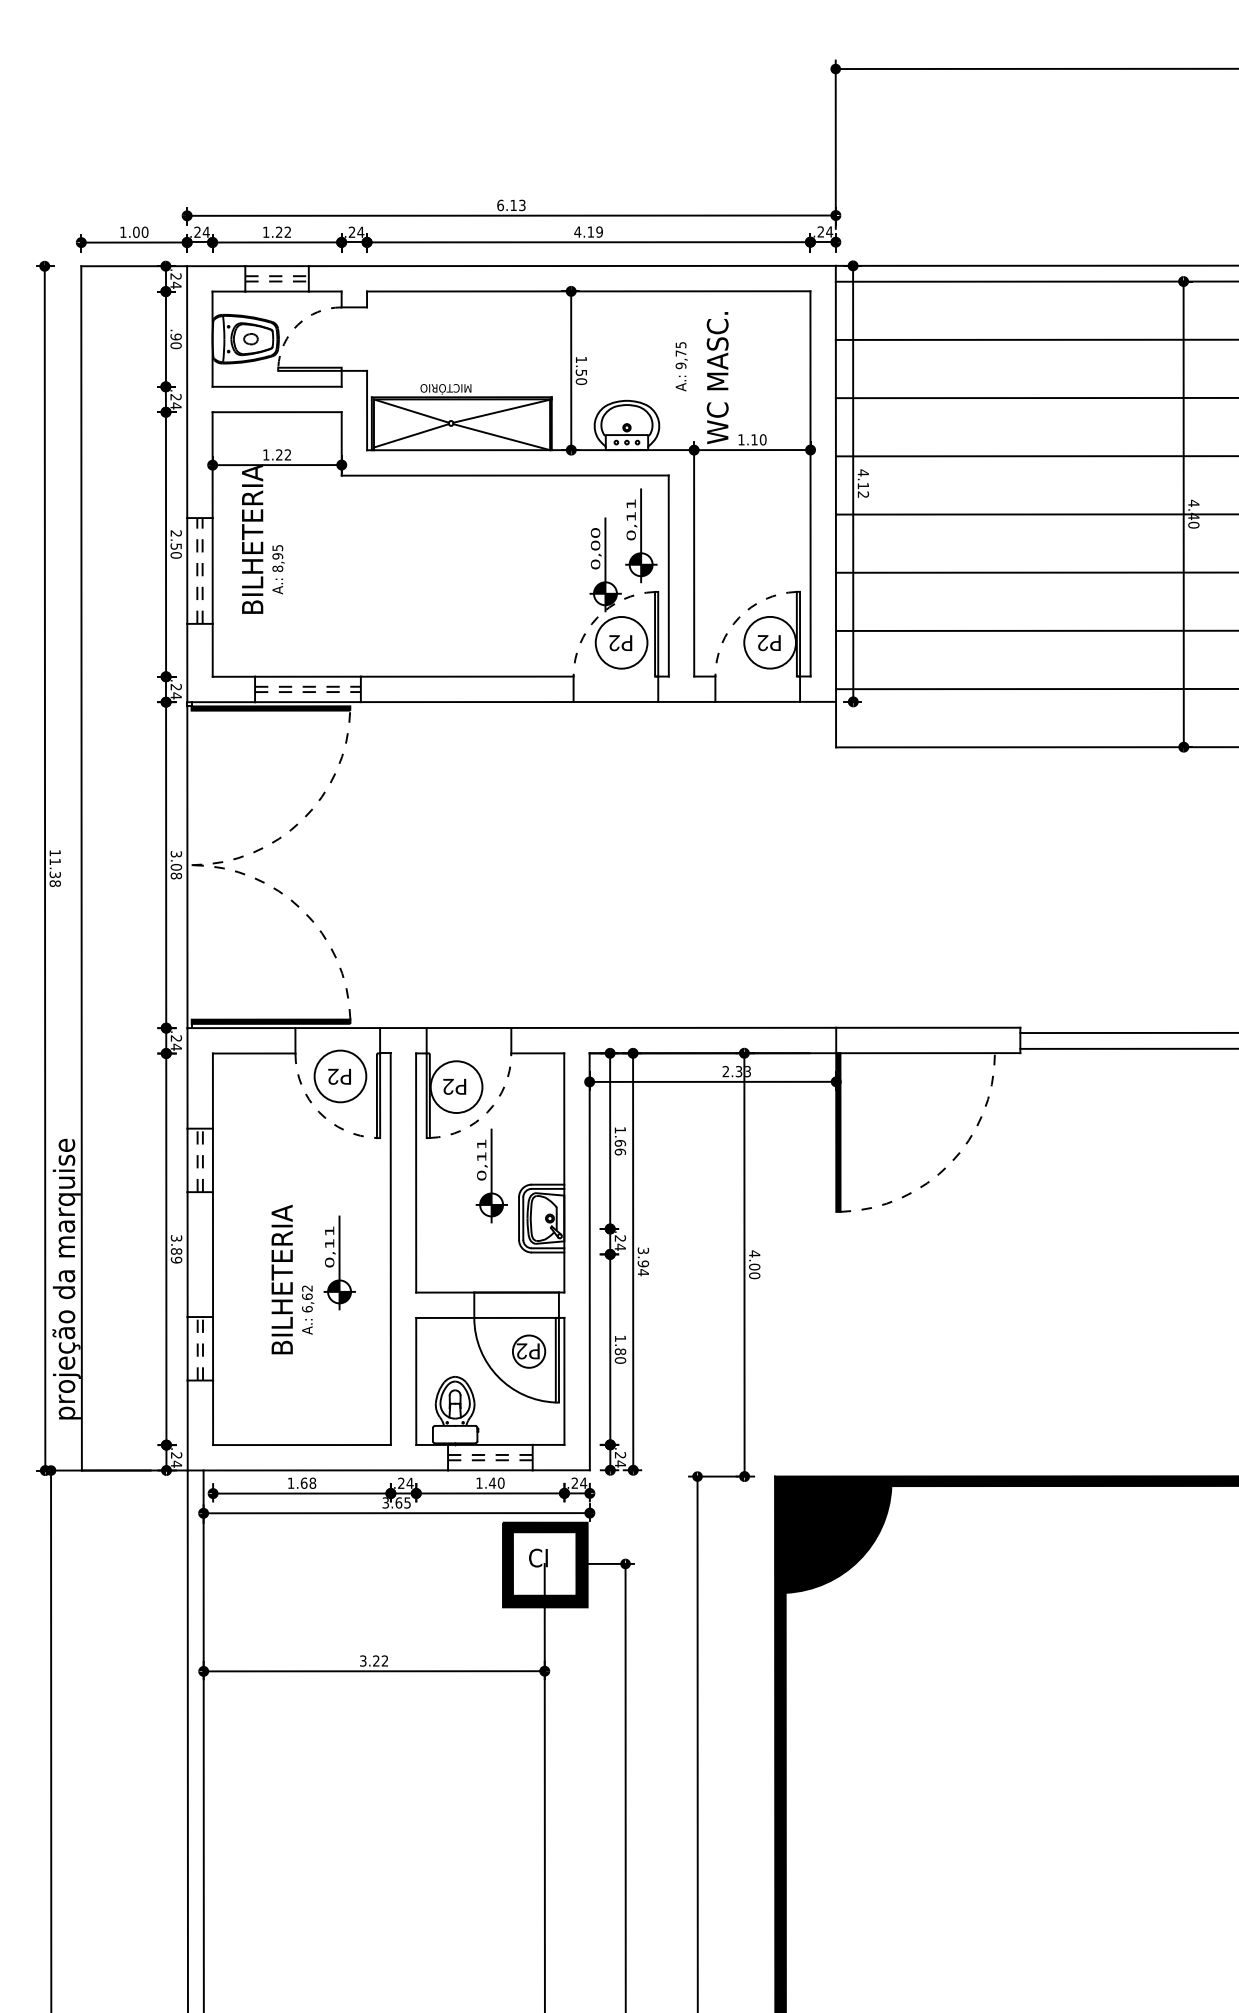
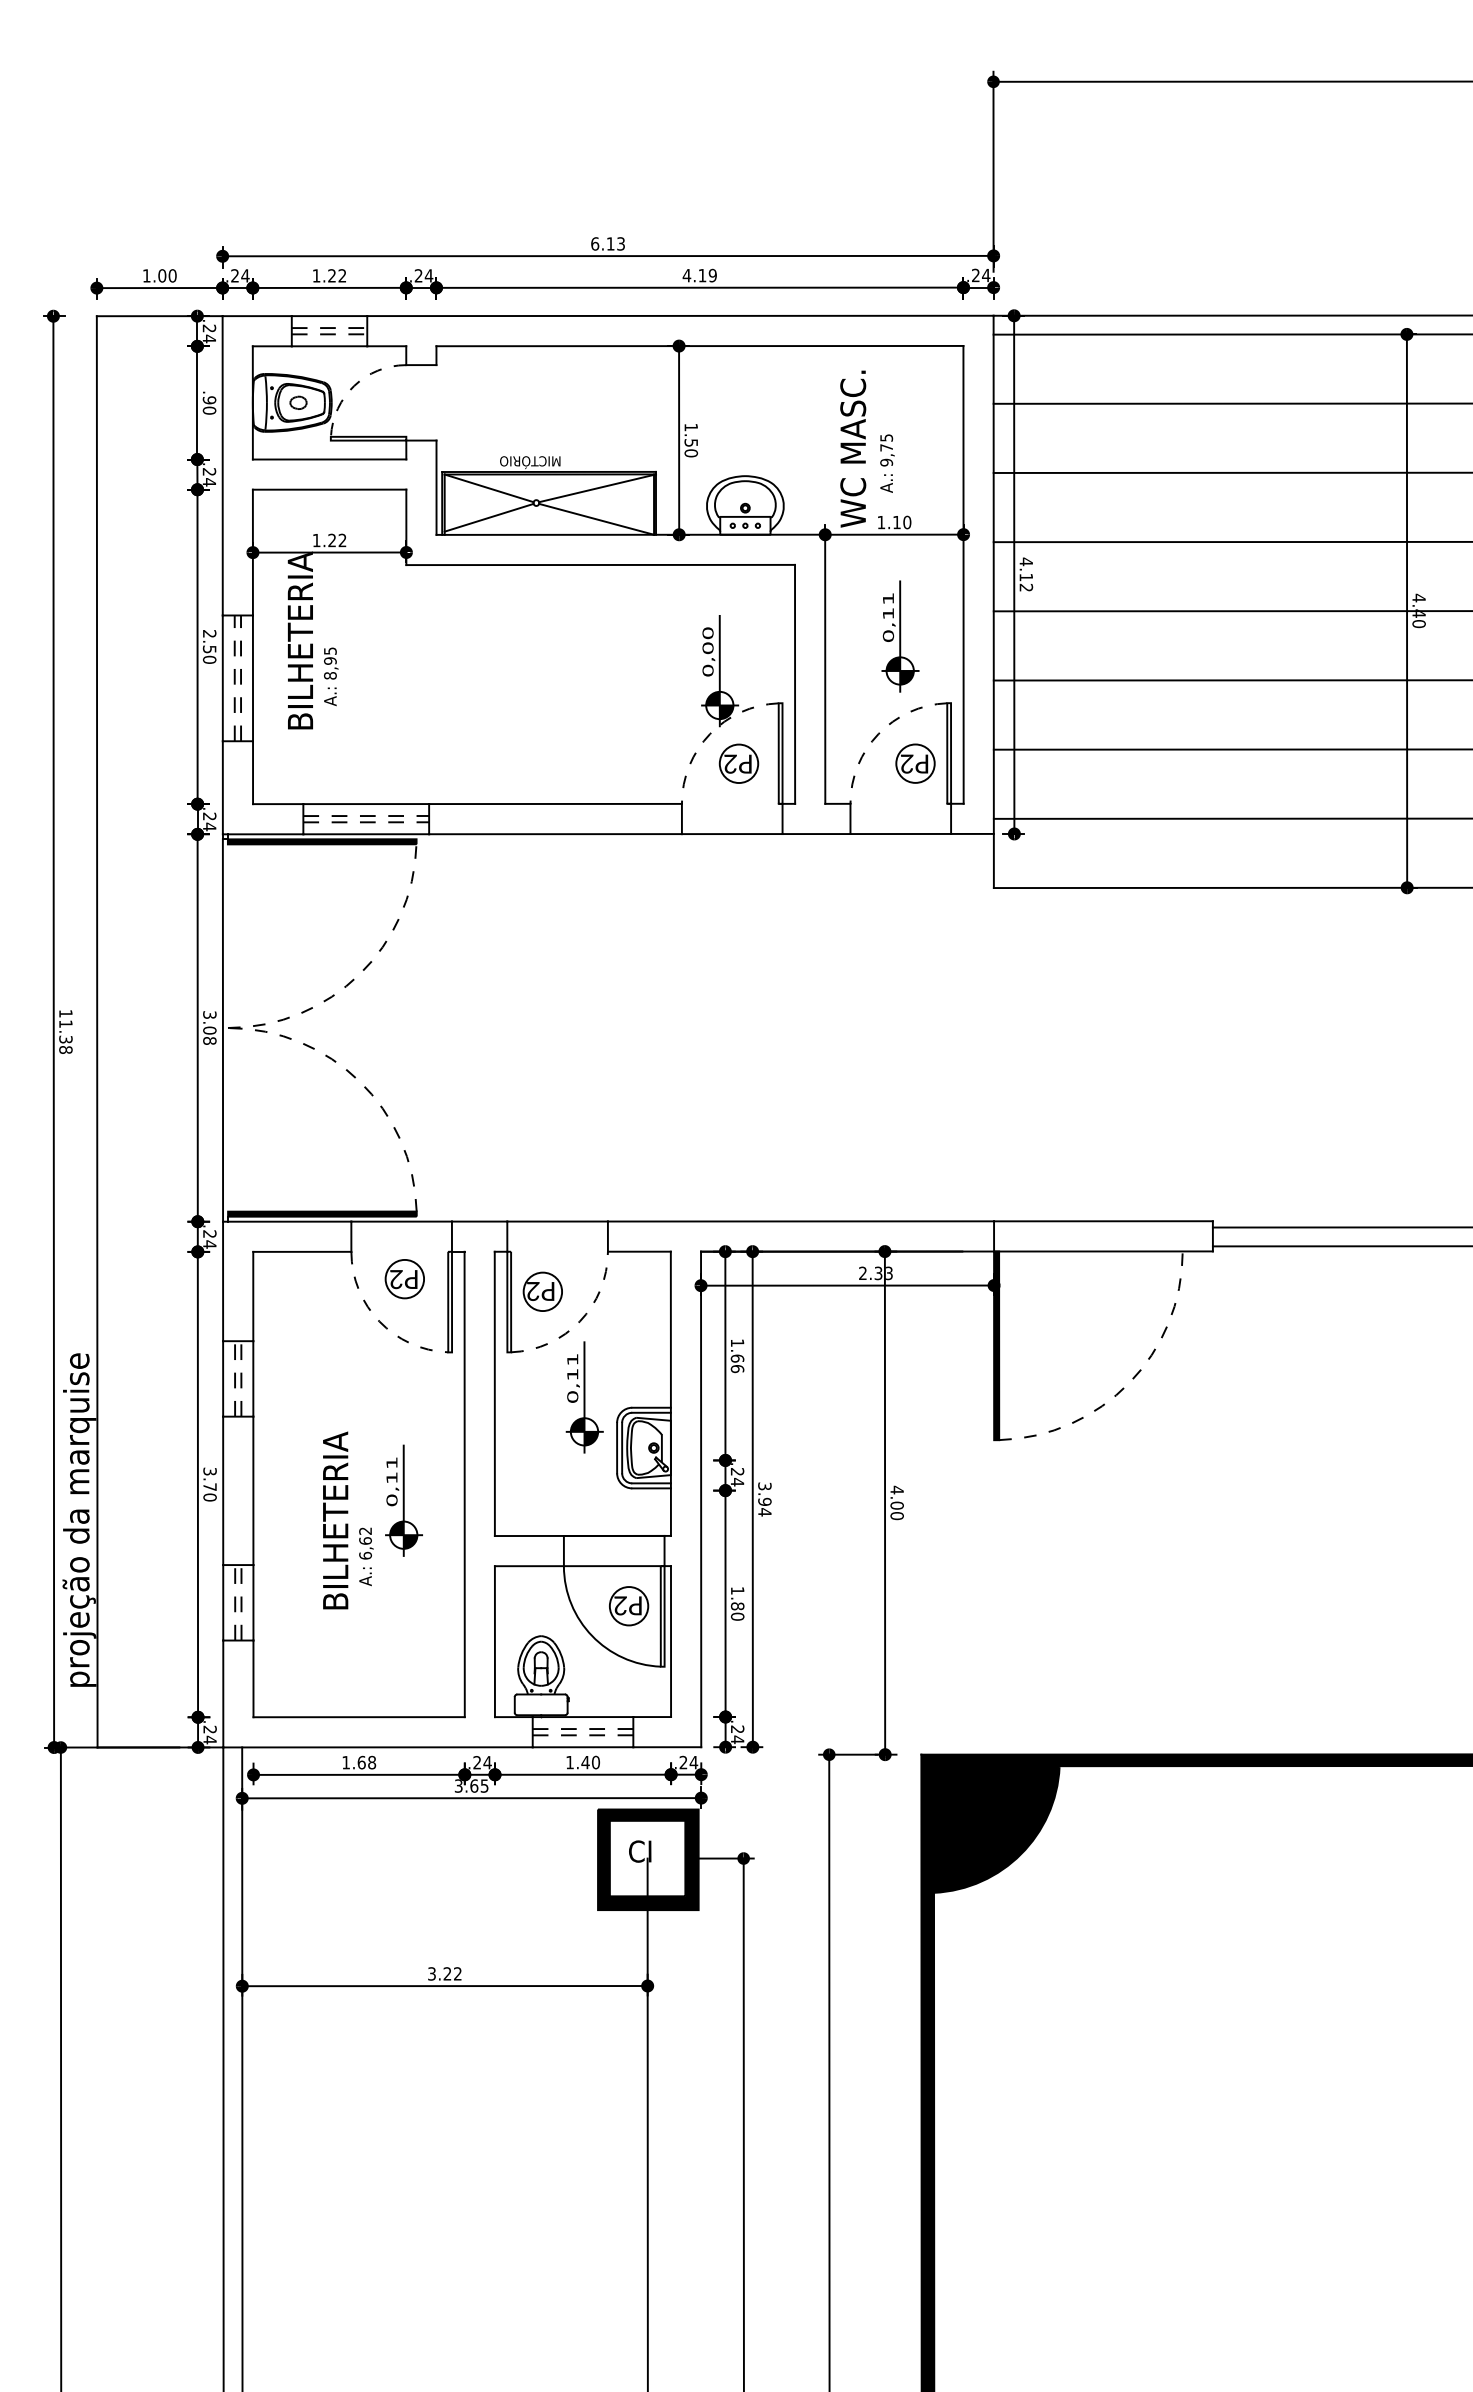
text: (681, 366) -> (887, 463), moved
part: (641, 535) -> (900, 636), moved
circle: (621, 642) -> (738, 763), size x0.62
circle: (770, 642) -> (915, 763), size x0.62
circle: (340, 1075) -> (404, 1278), size x0.62
circle: (456, 1086) -> (542, 1291), size x0.62
text: (176, 1255) -> (209, 1492), 3.89 -> 3.70

